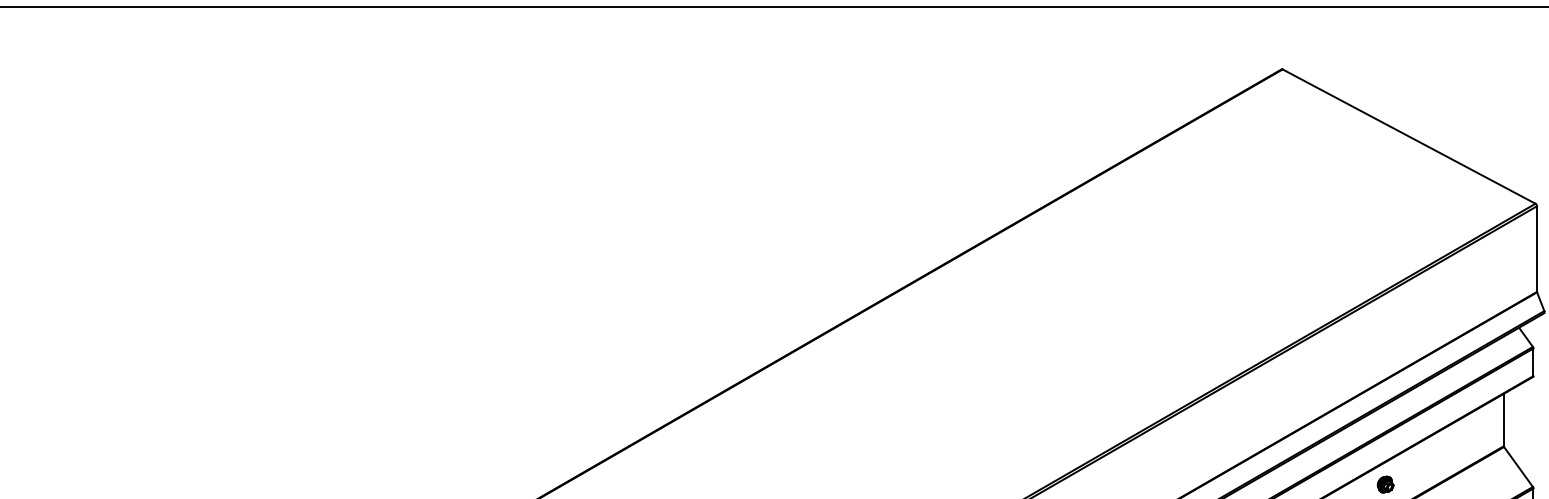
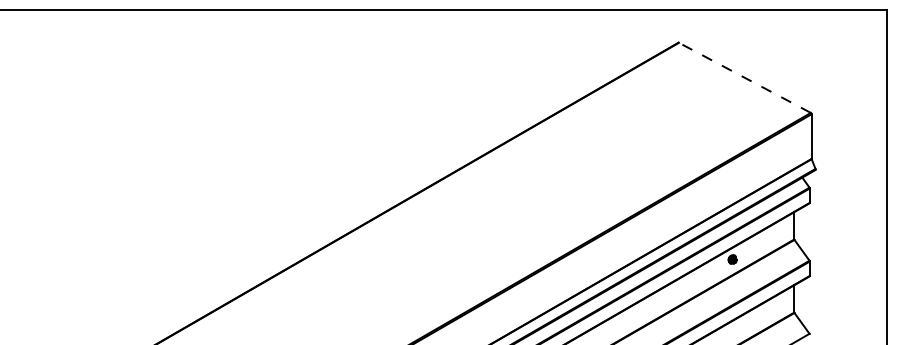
line: (1408, 135) -> (744, 77), solid -> dashed

